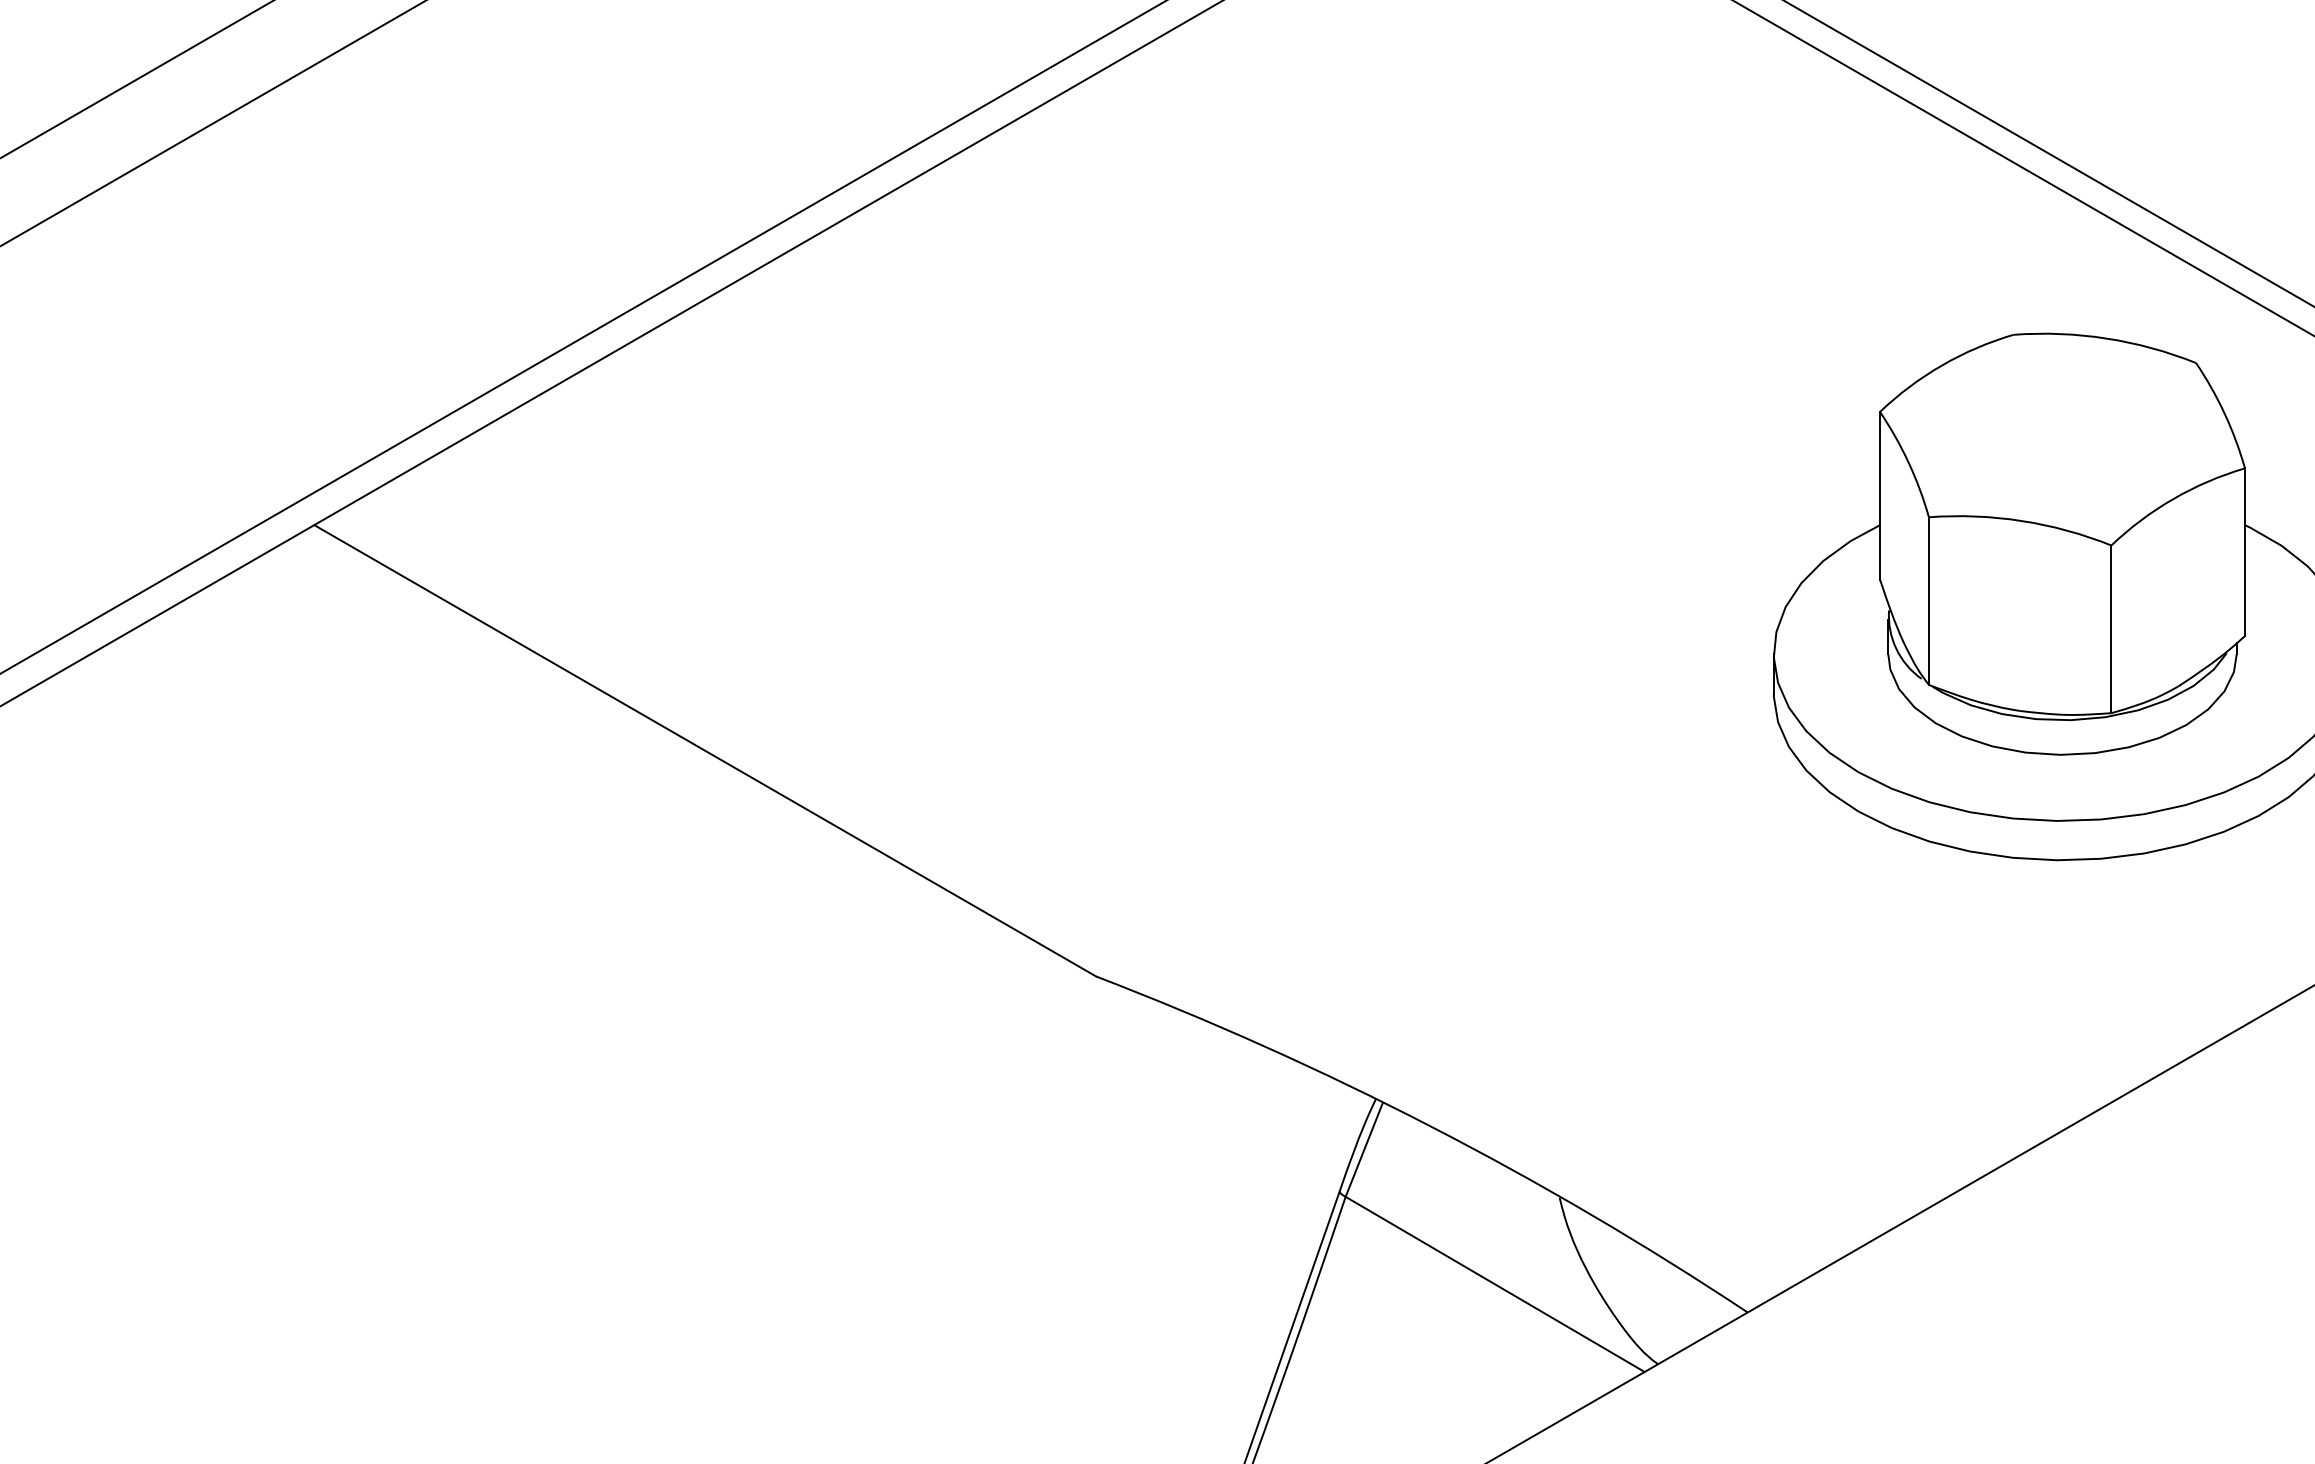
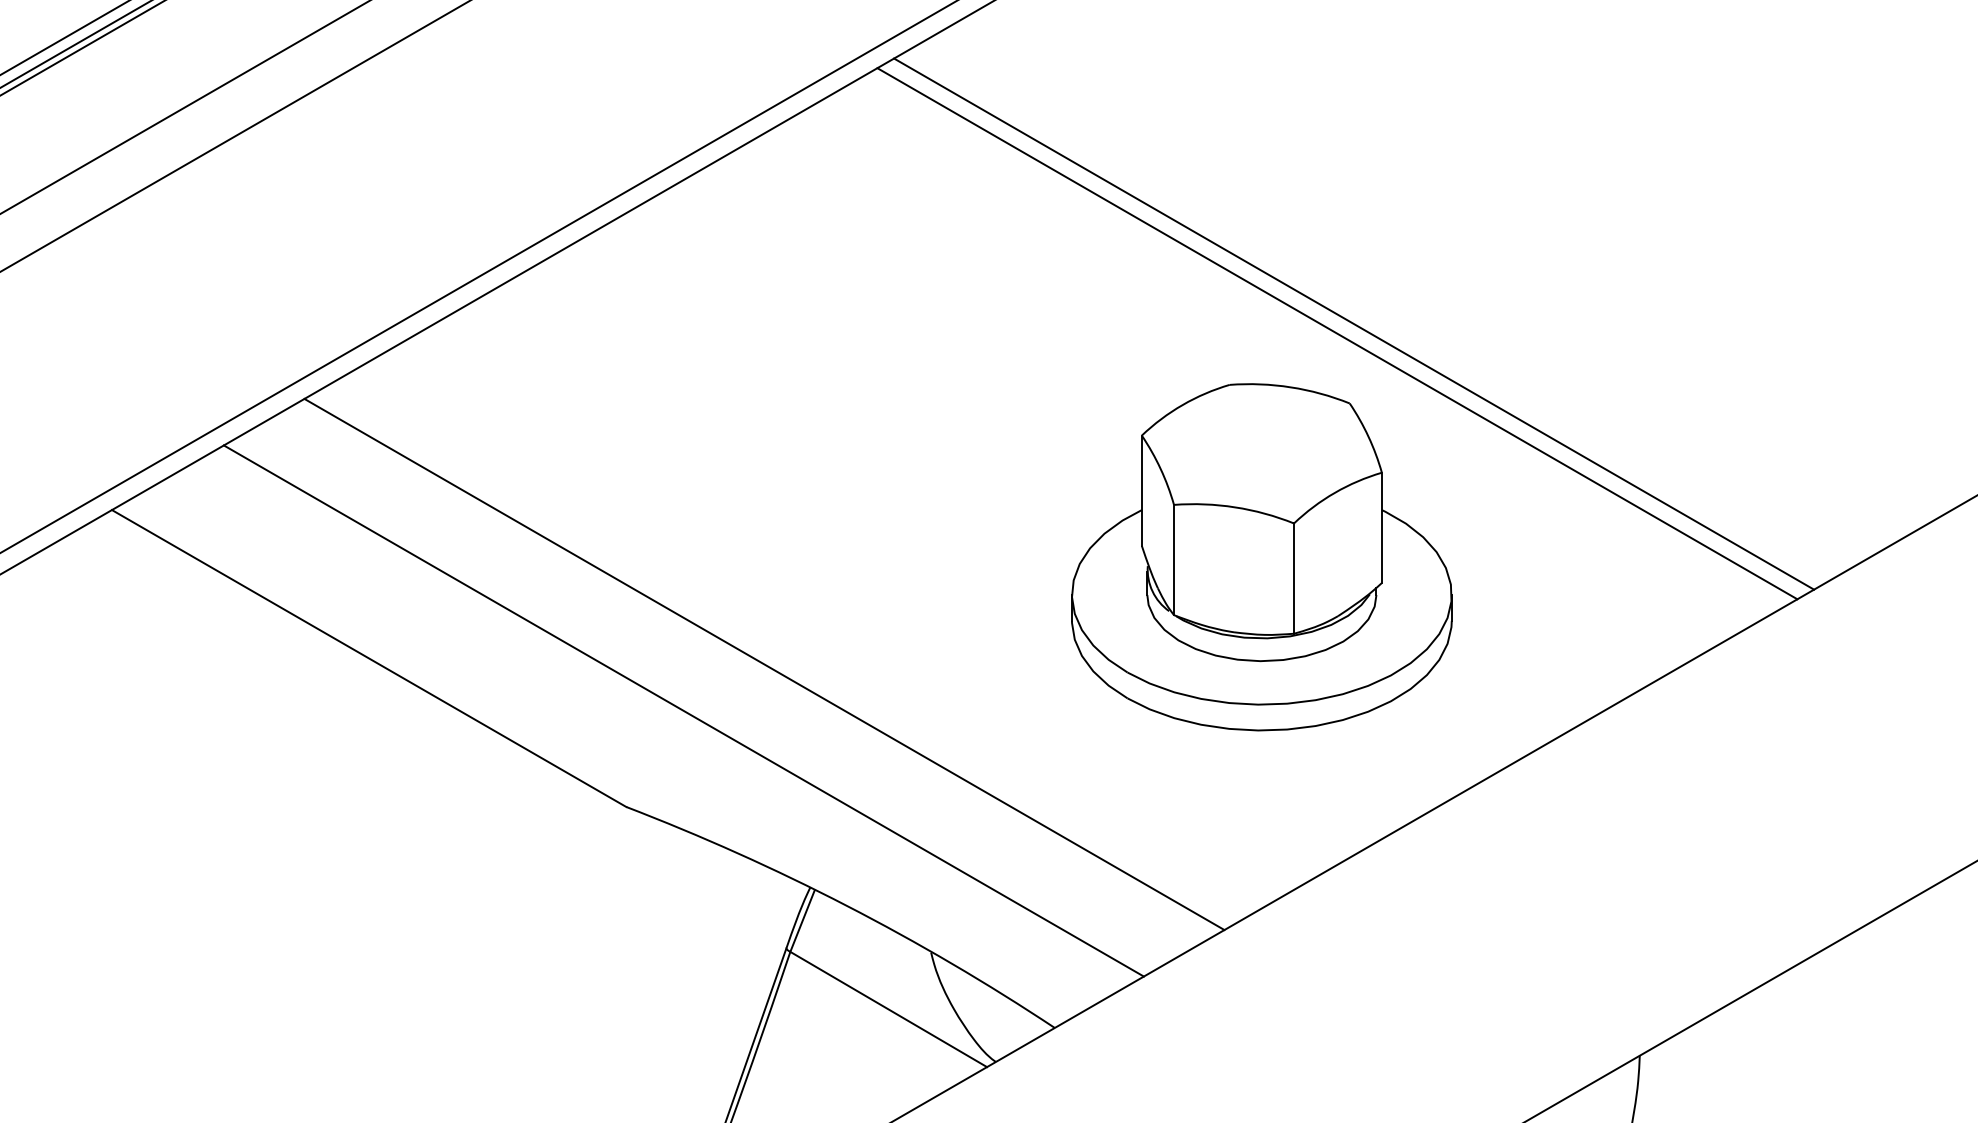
line: (1306, 759) -> (764, 664), added
line: (1183, 829) -> (683, 710), added

